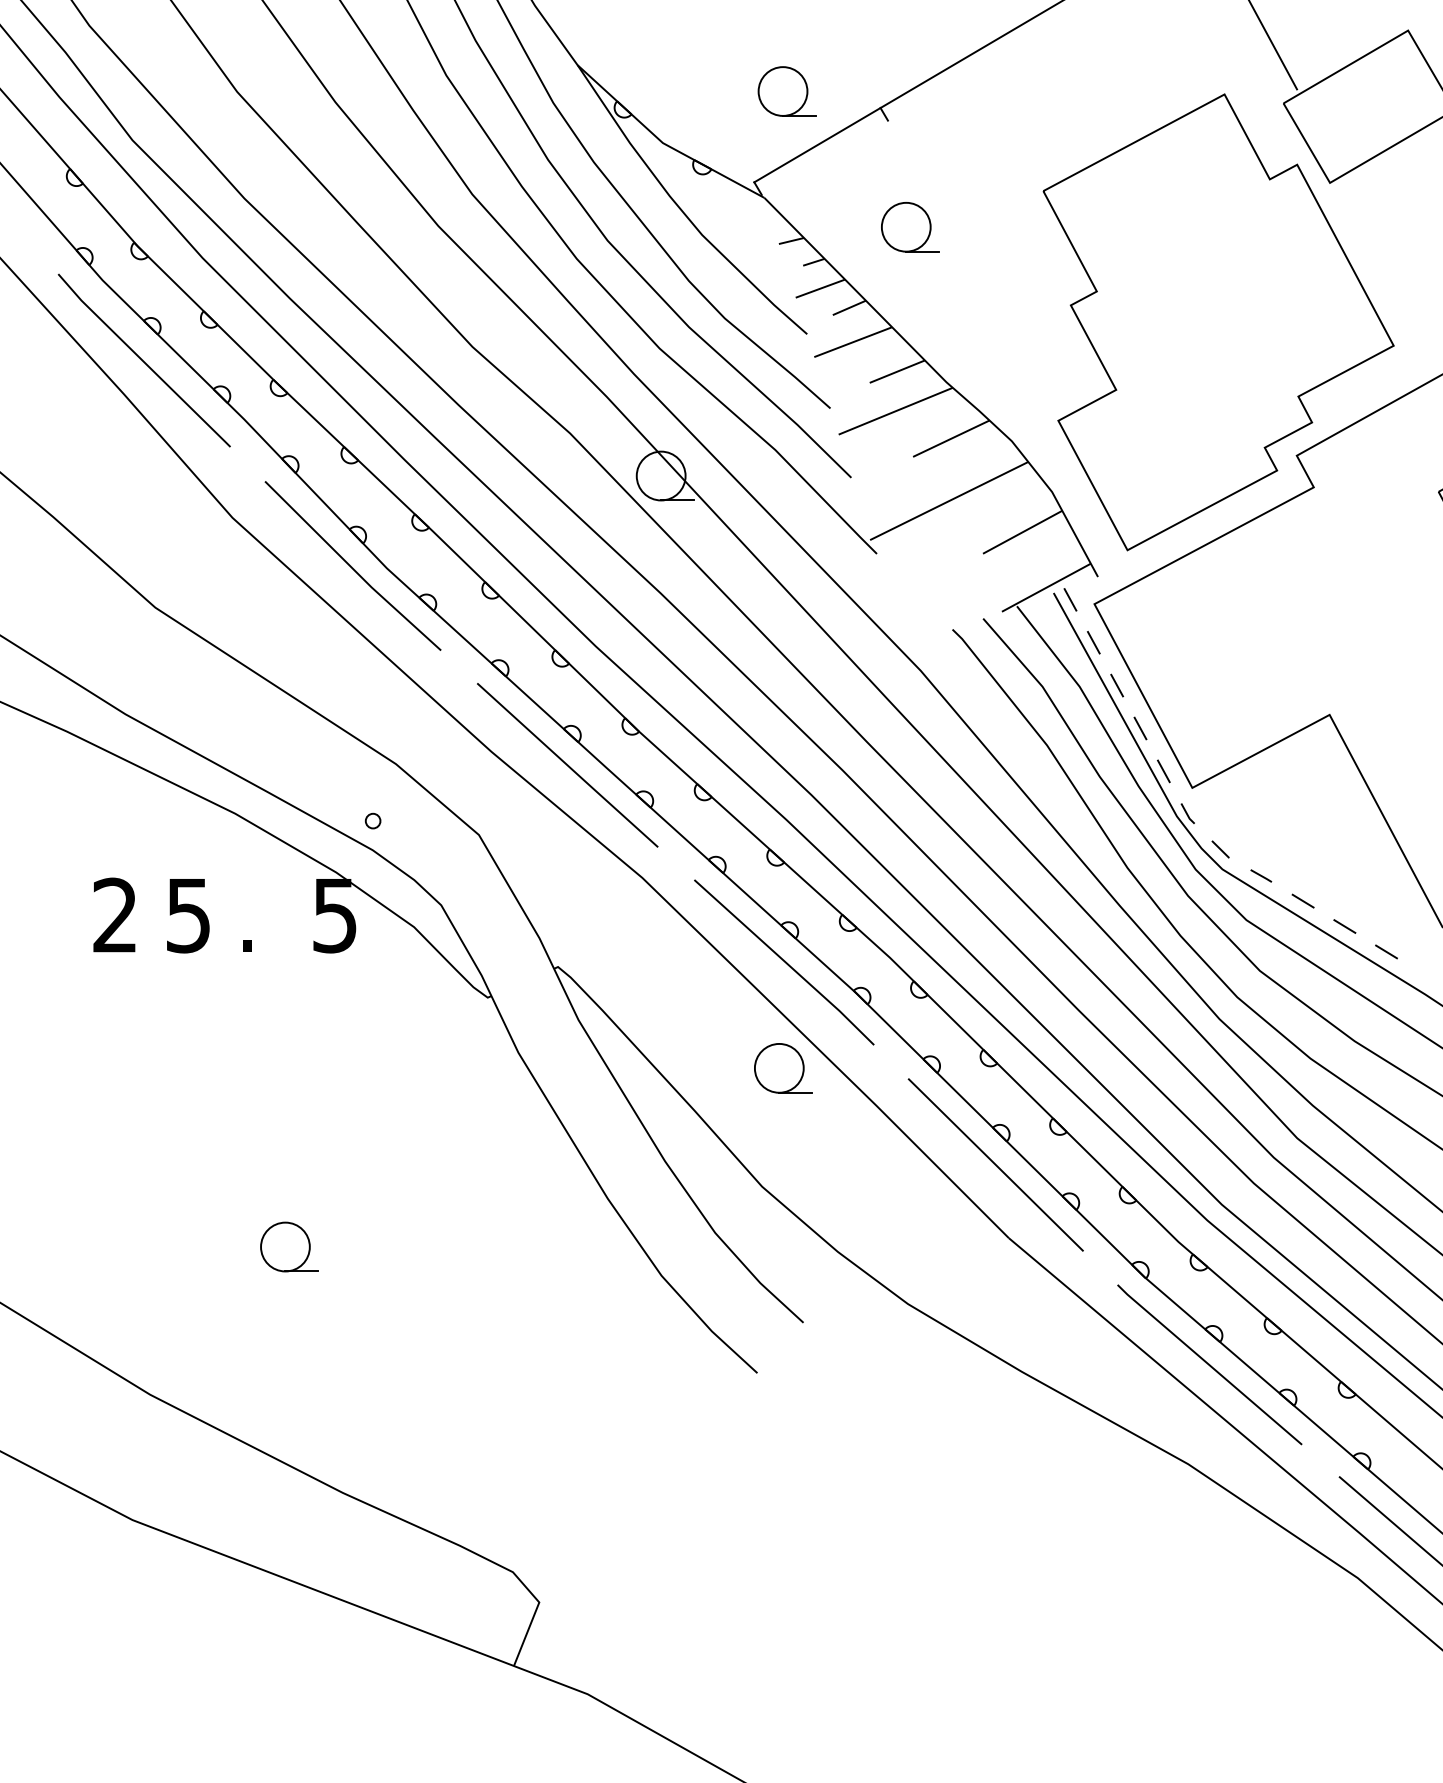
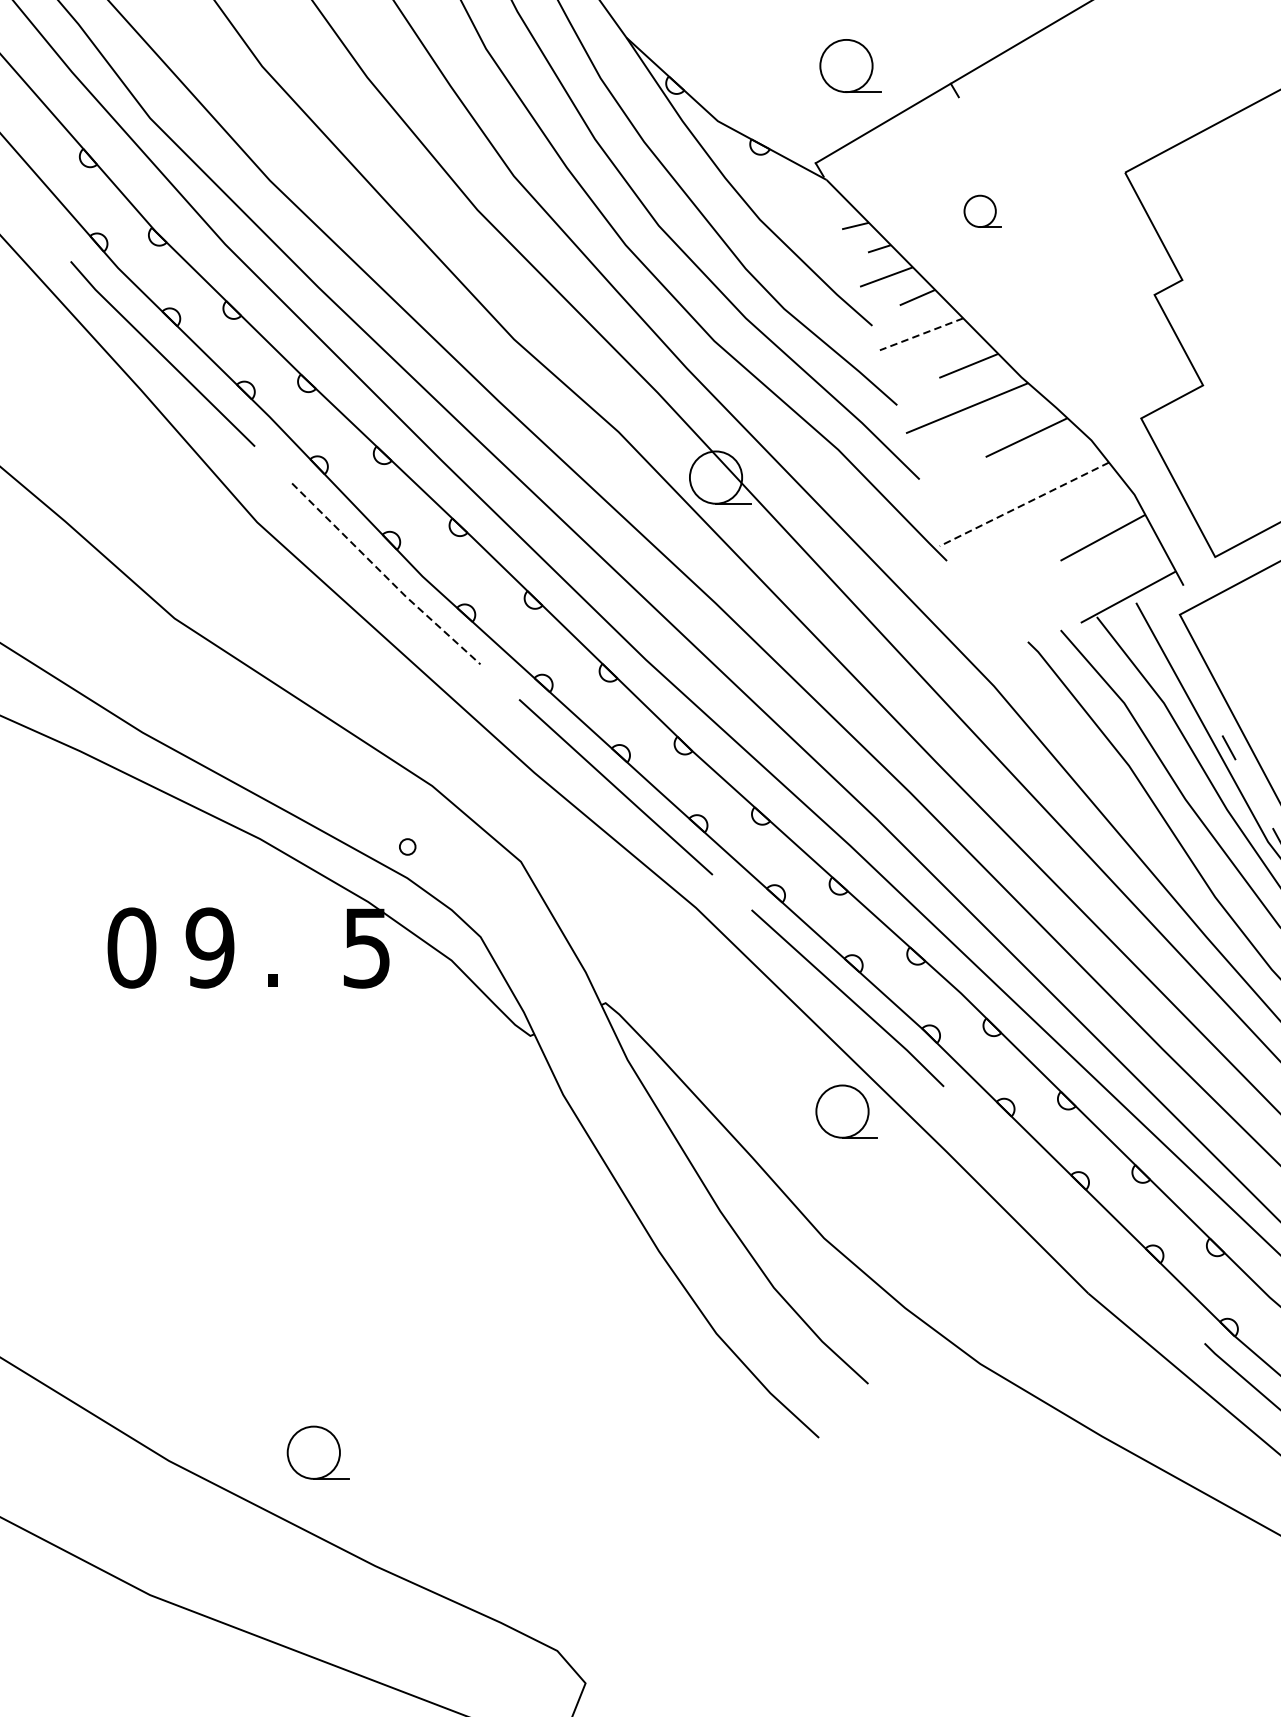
part: (910, 227) -> (982, 211), size x0.6
line: (853, 342) -> (921, 334), solid -> dashed
line: (948, 501) -> (1023, 504), solid -> dashed
line: (351, 567) -> (384, 575), solid -> dashed
line: (1070, 599) -> (1154, 609), removed
line: (1093, 642) -> (1178, 655), removed
line: (1117, 685) -> (1204, 701), removed
line: (1163, 771) -> (1253, 793), removed
text: (115, 915) -> (131, 948), 2 -> 0
text: (188, 915) -> (210, 948), 5 -> 9
line: (995, 1164) -> (1073, 1214), removed
part: (289, 1246) -> (318, 1452), moved

